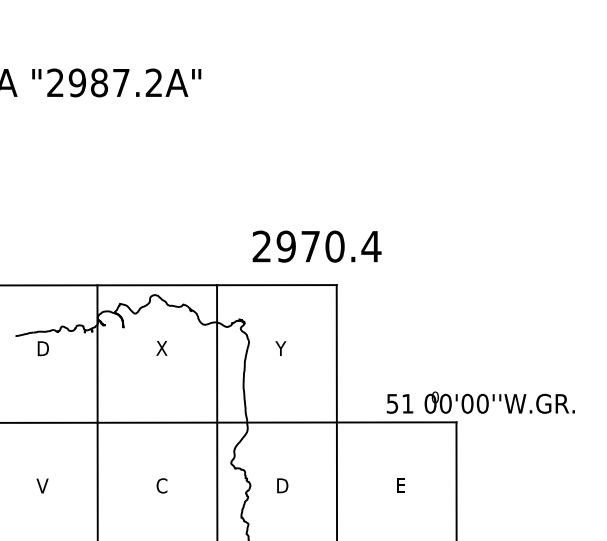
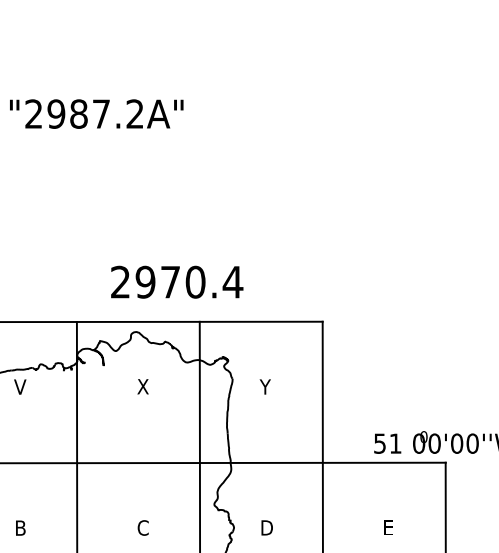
text: (316, 246) -> (176, 282), moved
text: (42, 348) -> (20, 386), D -> V
text: (42, 485) -> (20, 527), V -> B

